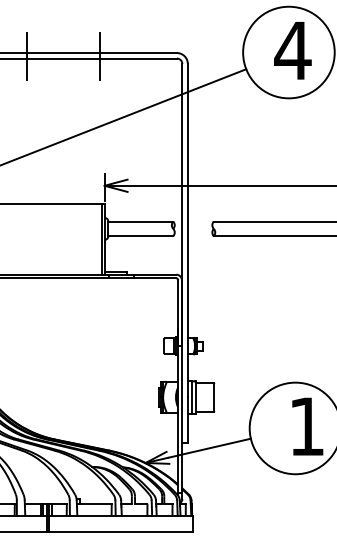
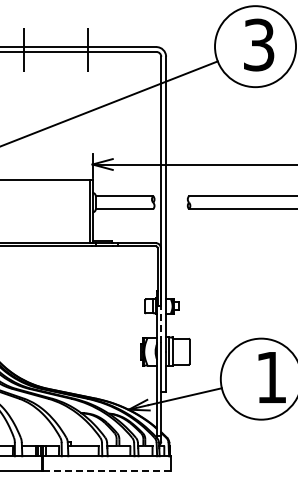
text: (292, 50) -> (258, 44), 4 -> 3
line: (182, 366) -> (161, 324), solid -> dashed
line: (121, 531) -> (107, 470), solid -> dashed

